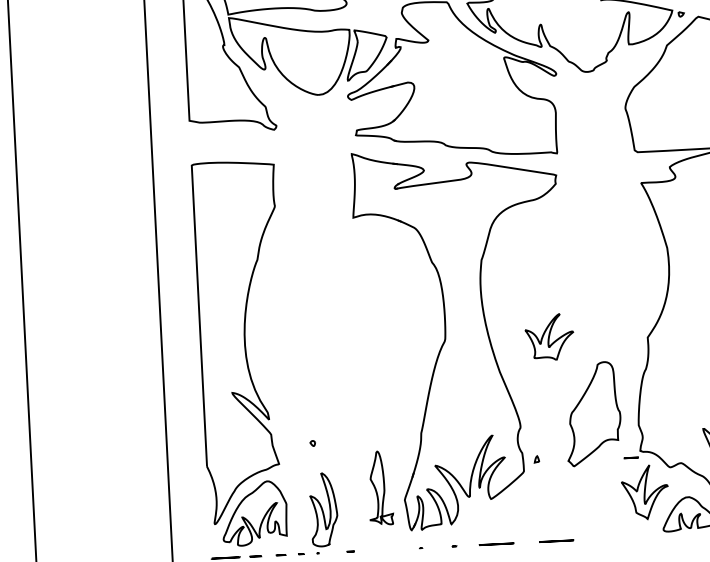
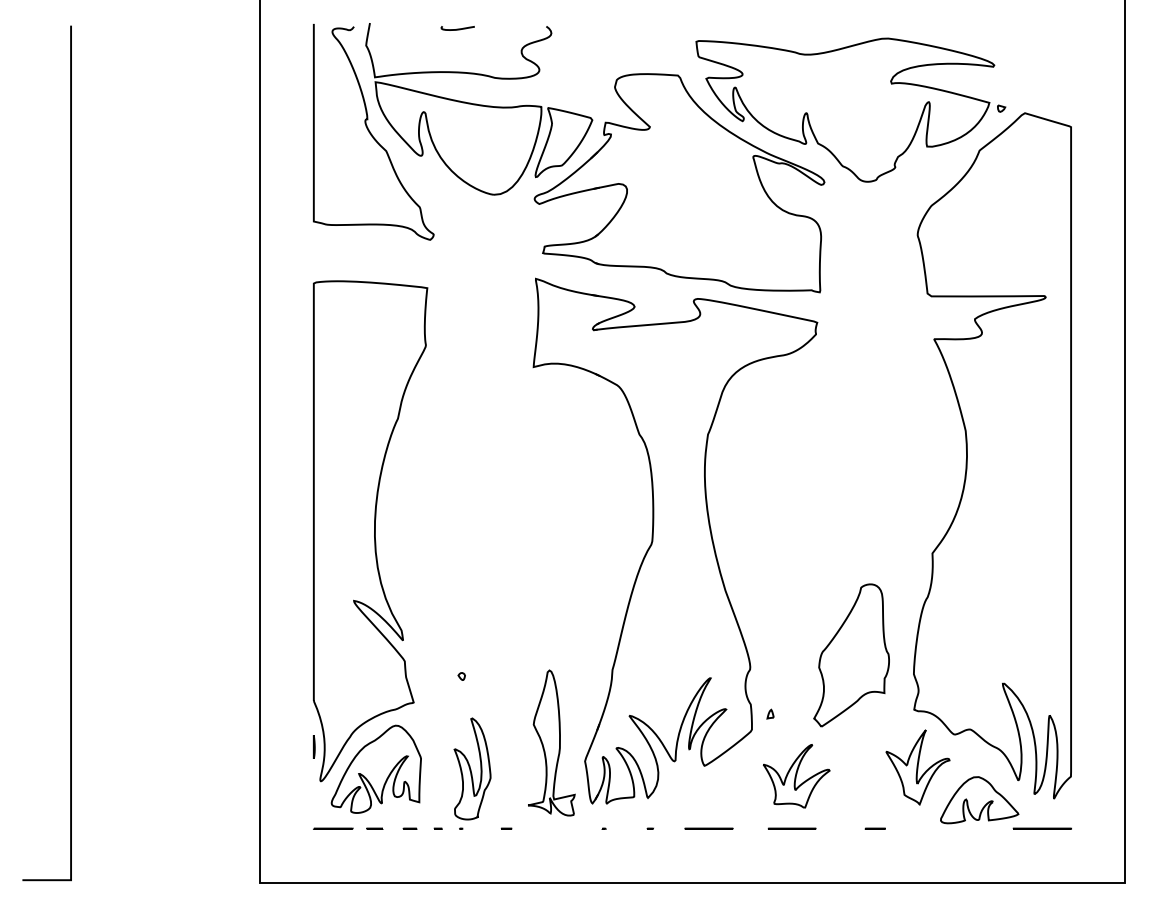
part: (549, 337) -> (796, 776), moved
line: (630, 457) -> (874, 828), moved
part: (379, 487) -> (551, 742), size x1.43
line: (208, 499) -> (313, 746), added

